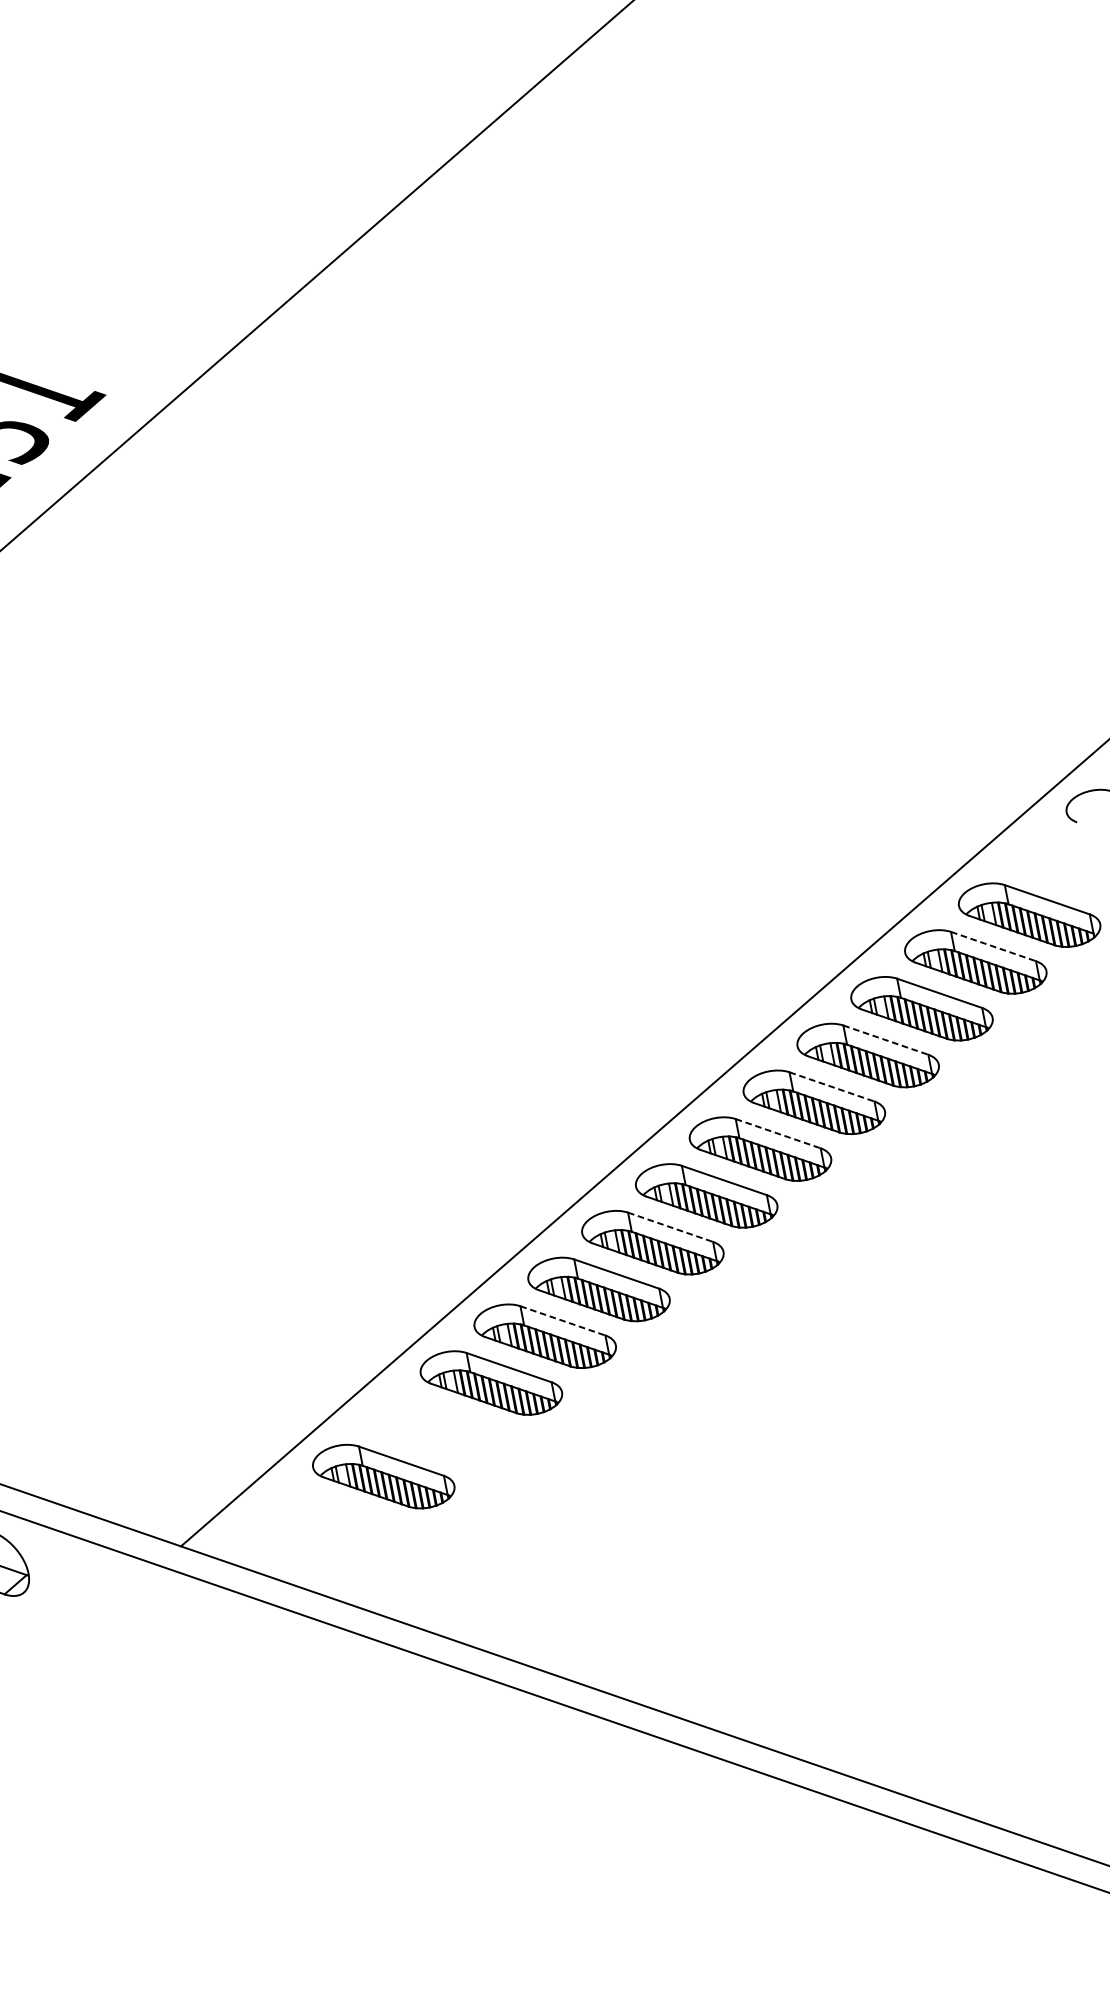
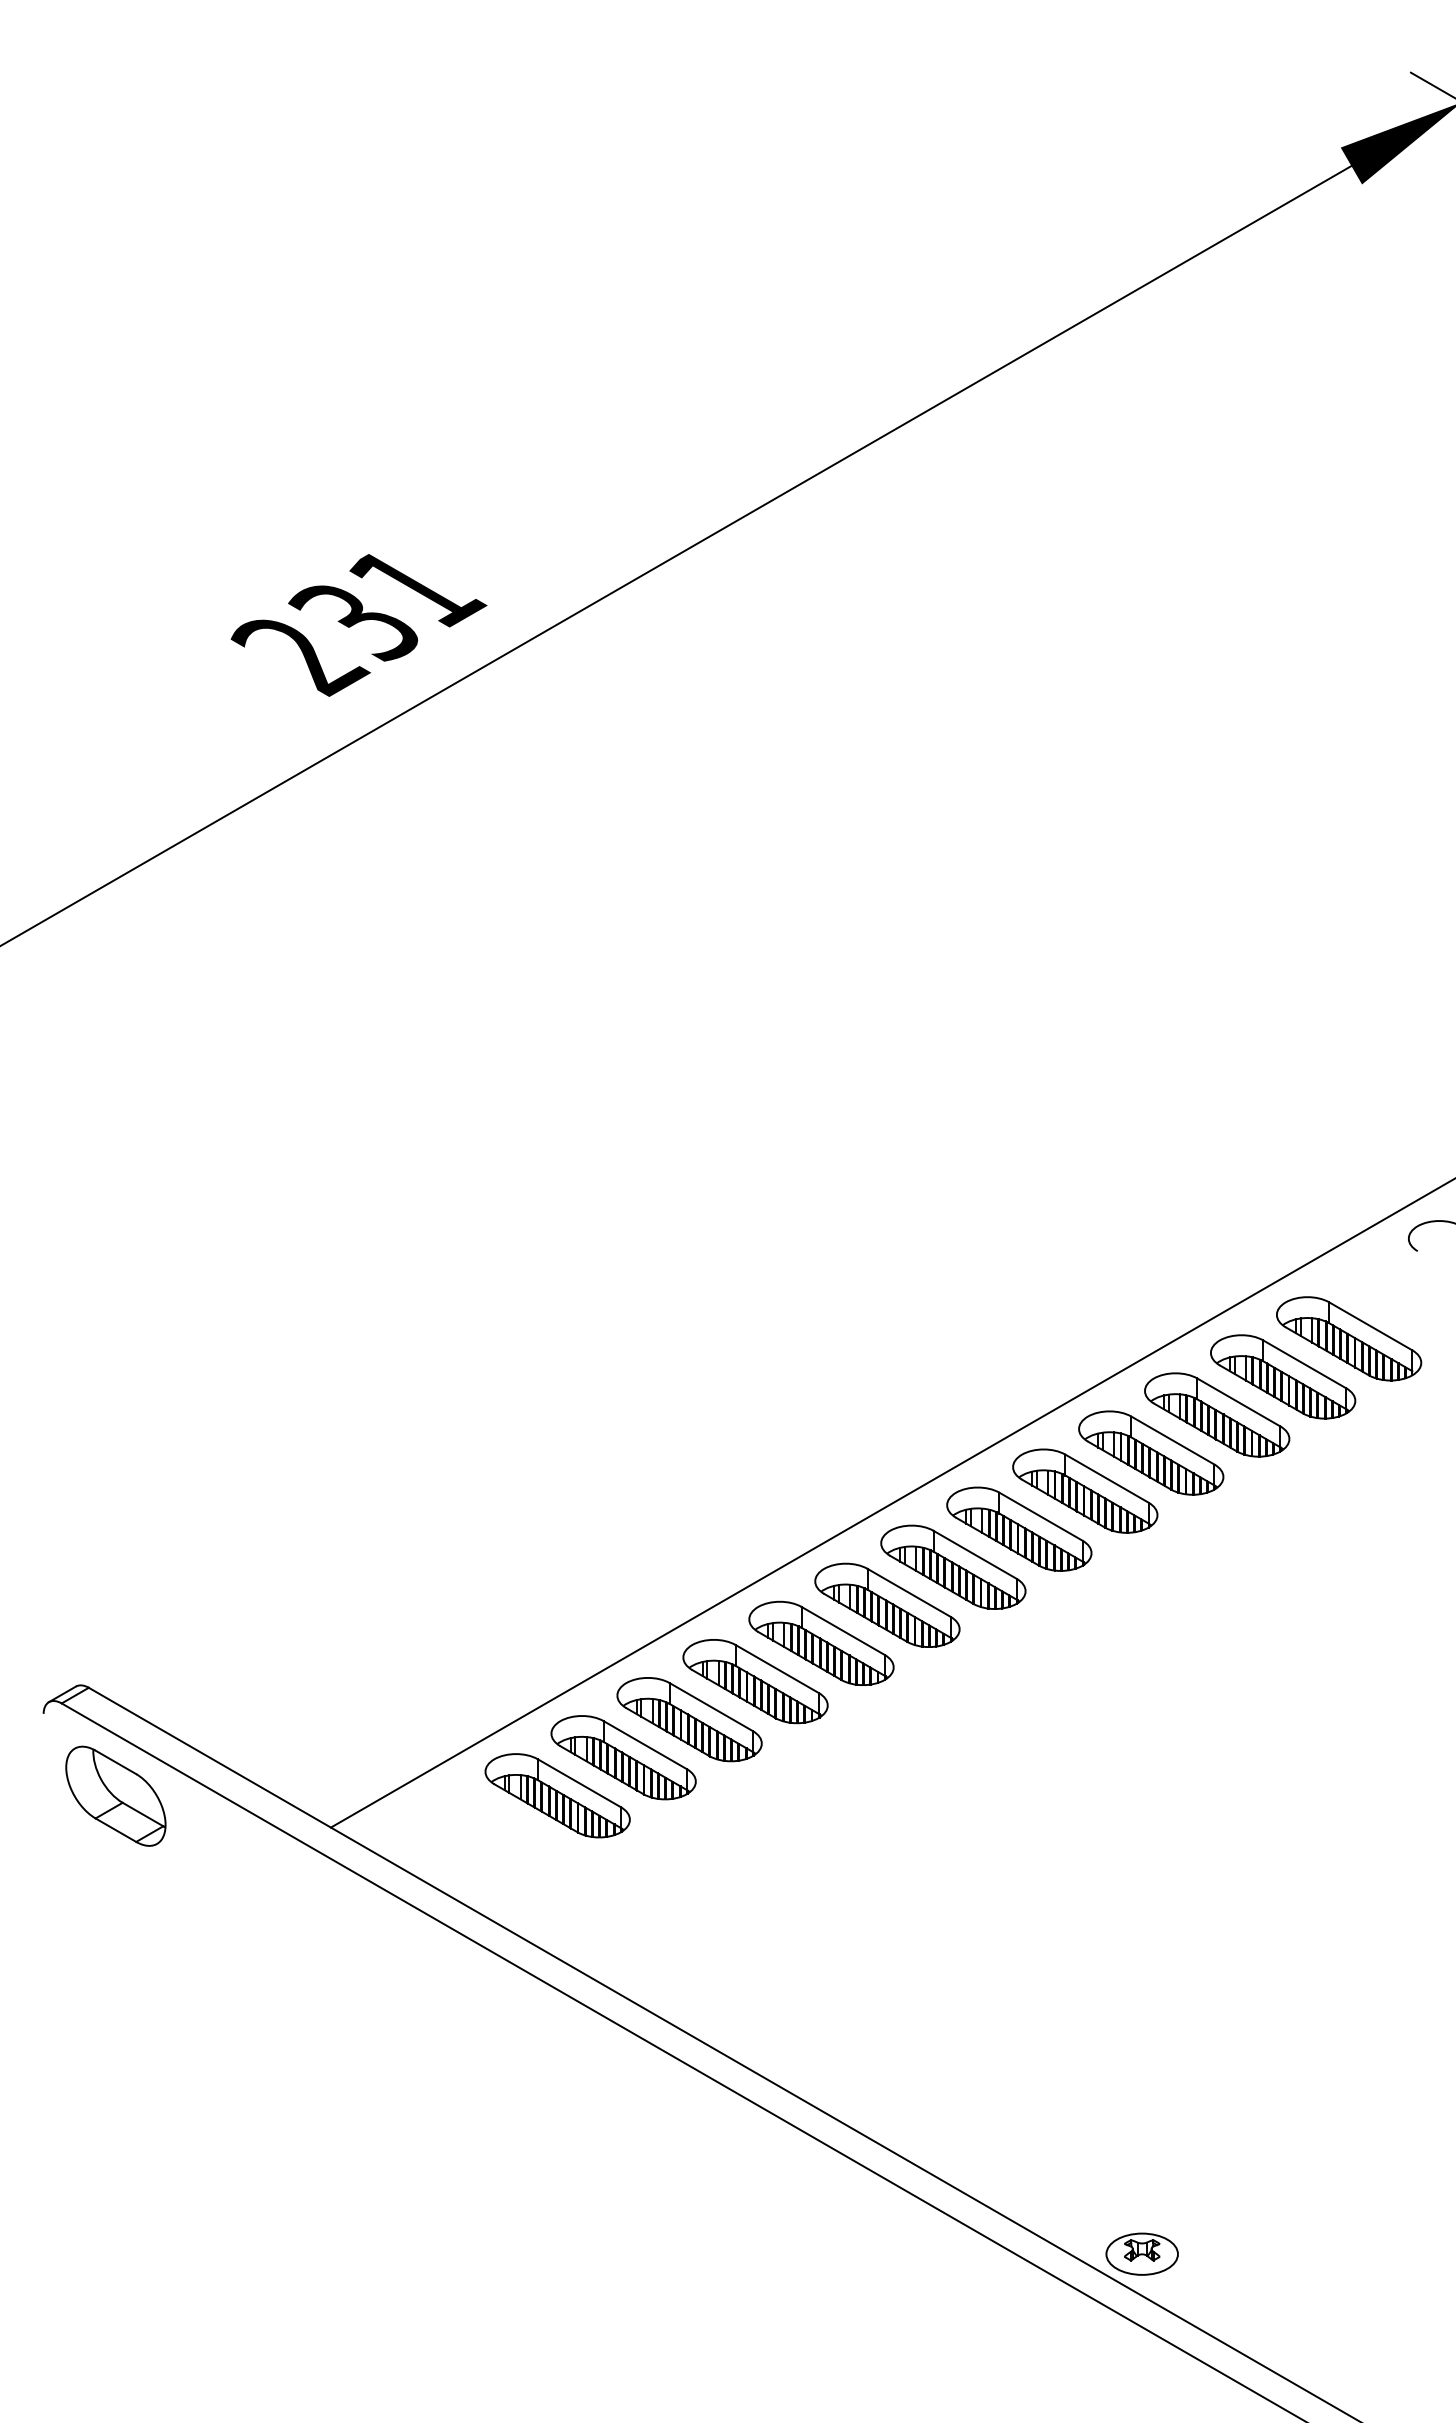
line: (993, 946) -> (1304, 1364), dashed -> solid
line: (885, 1040) -> (1172, 1440), dashed -> solid
line: (831, 1086) -> (1106, 1478), dashed -> solid
line: (778, 1133) -> (1041, 1516), dashed -> solid
line: (670, 1226) -> (909, 1592), dashed -> solid
line: (563, 1321) -> (777, 1669), dashed -> solid
part: (437, 1429) -> (623, 1757), added
part: (1002, 1793) -> (1141, 2253), added

